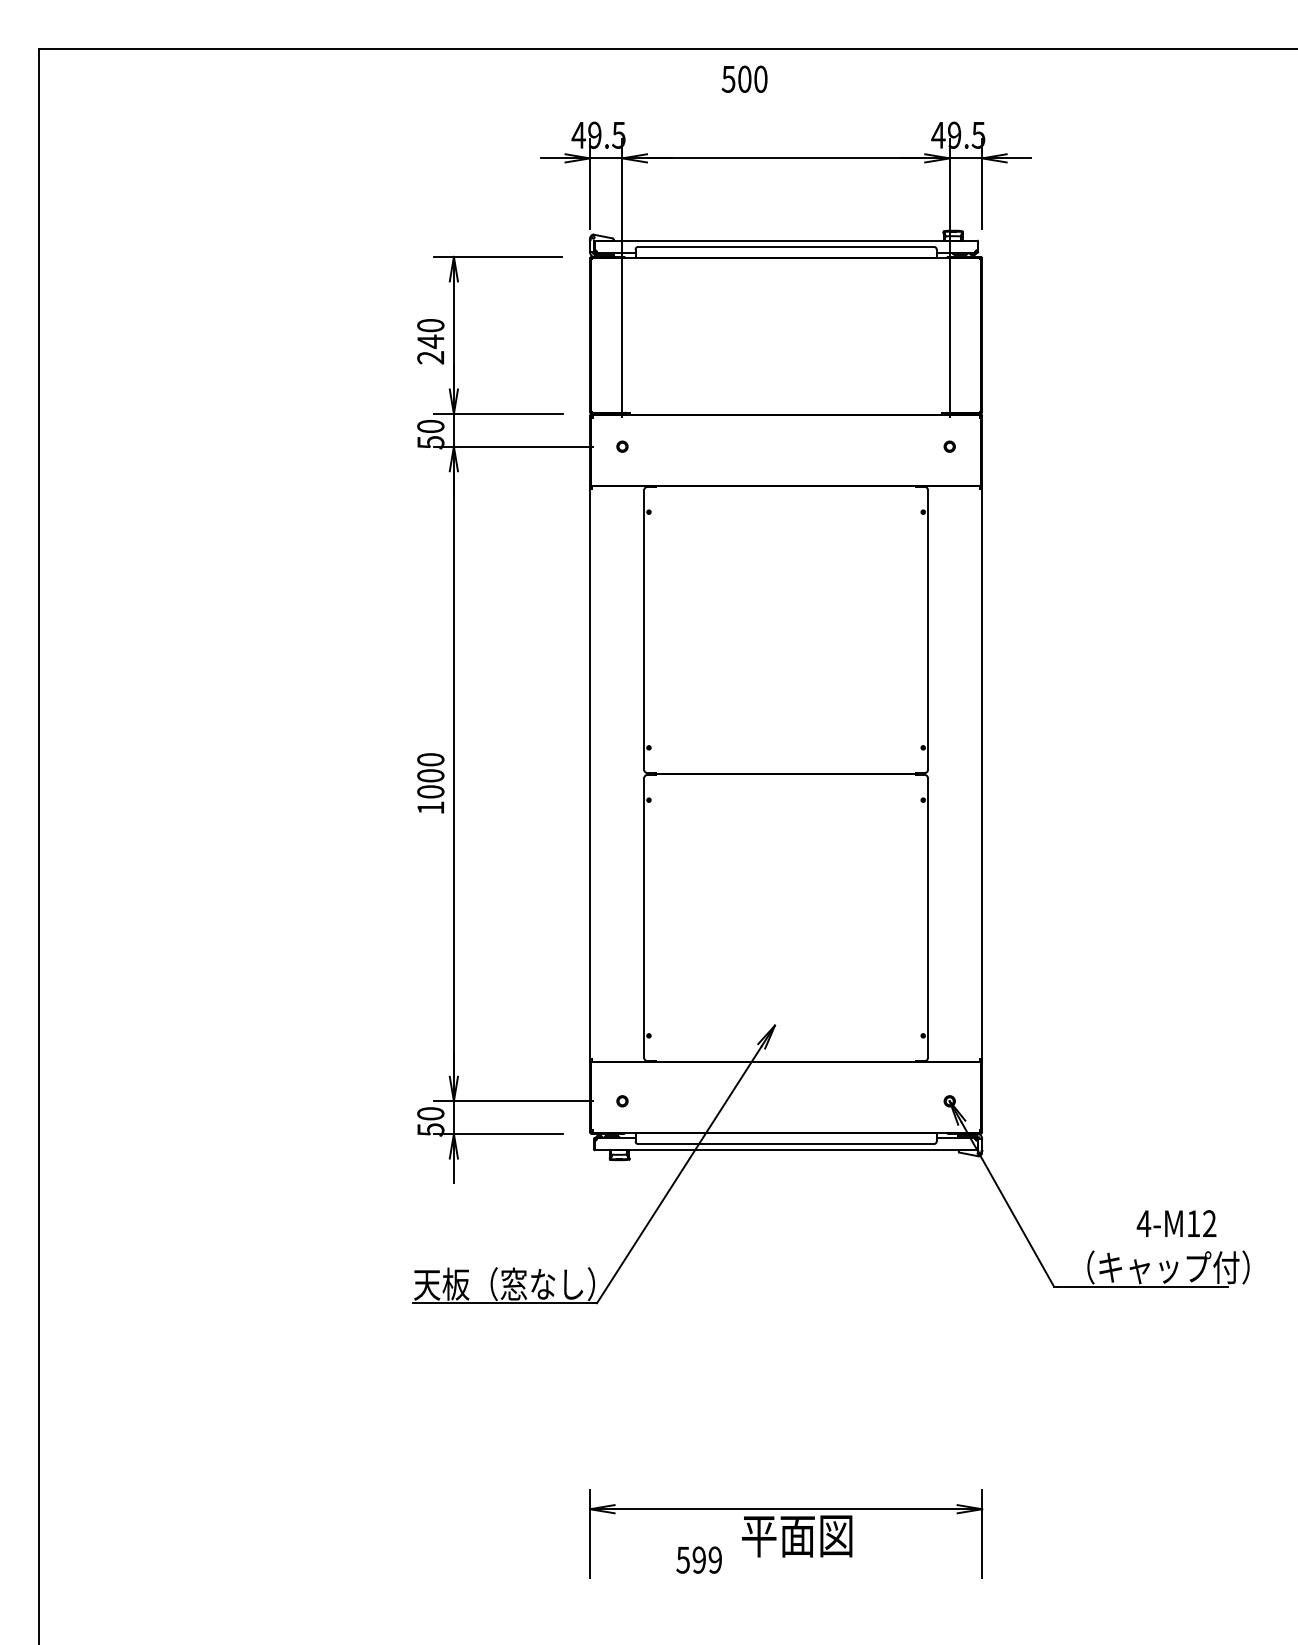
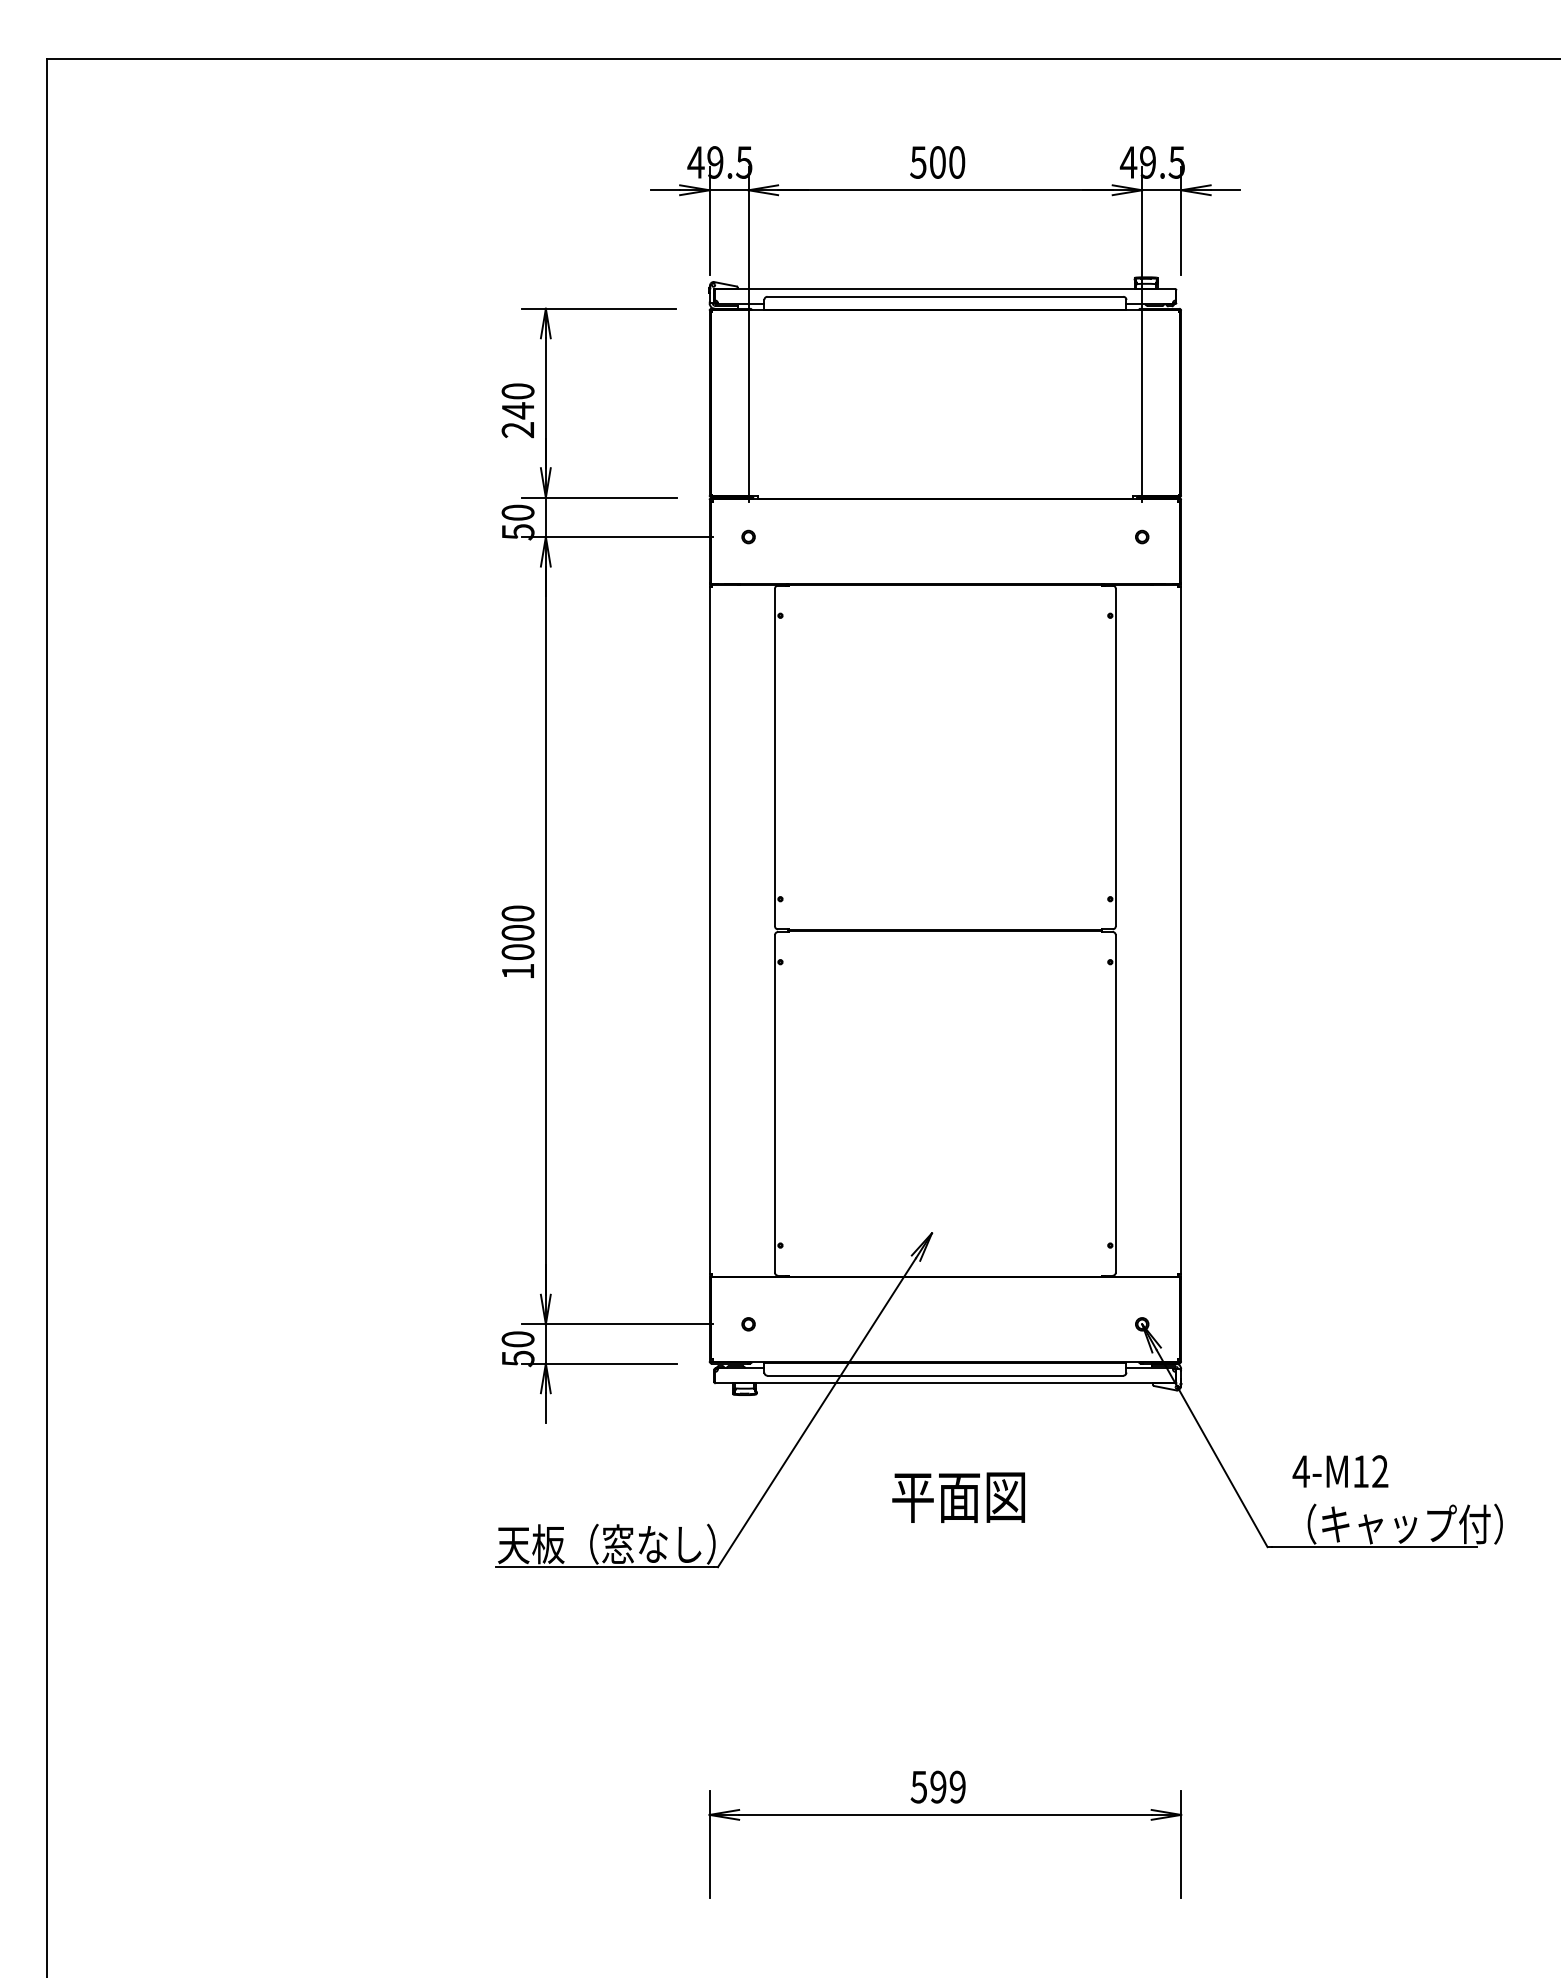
text: (744, 78) -> (937, 161), moved
text: (1176, 1223) -> (1340, 1471), moved
text: (797, 1536) -> (959, 1497), moved
text: (698, 1559) -> (937, 1786), moved

